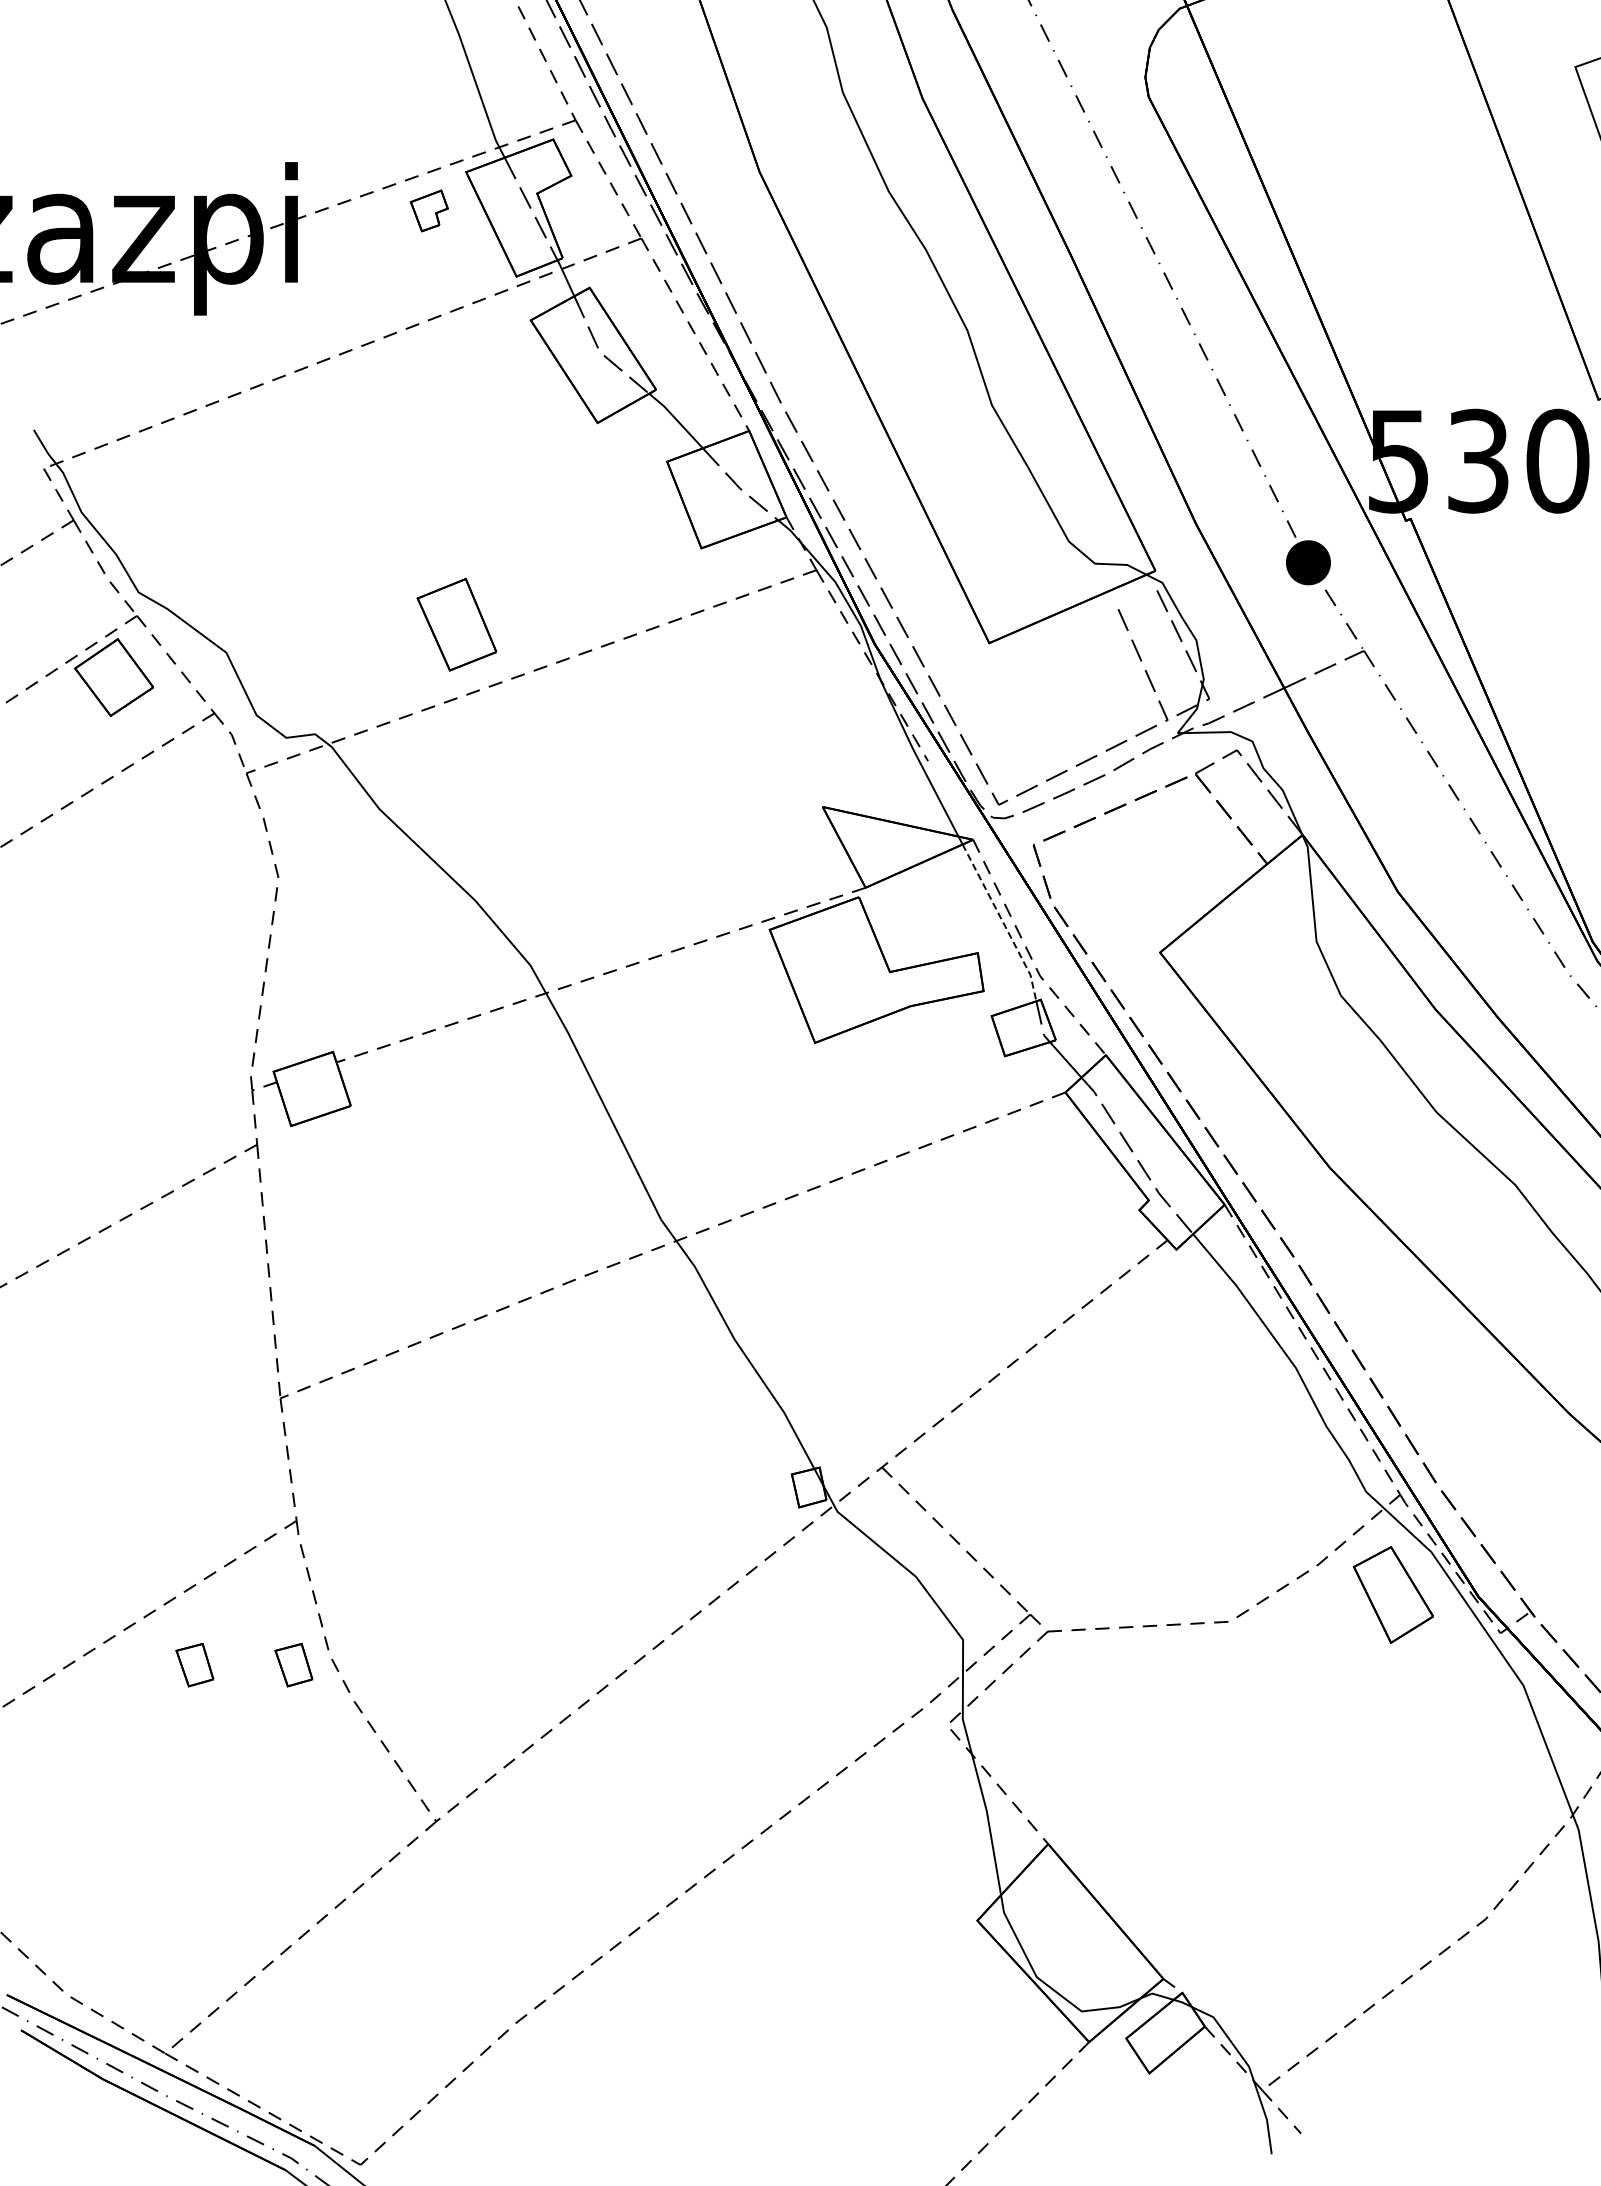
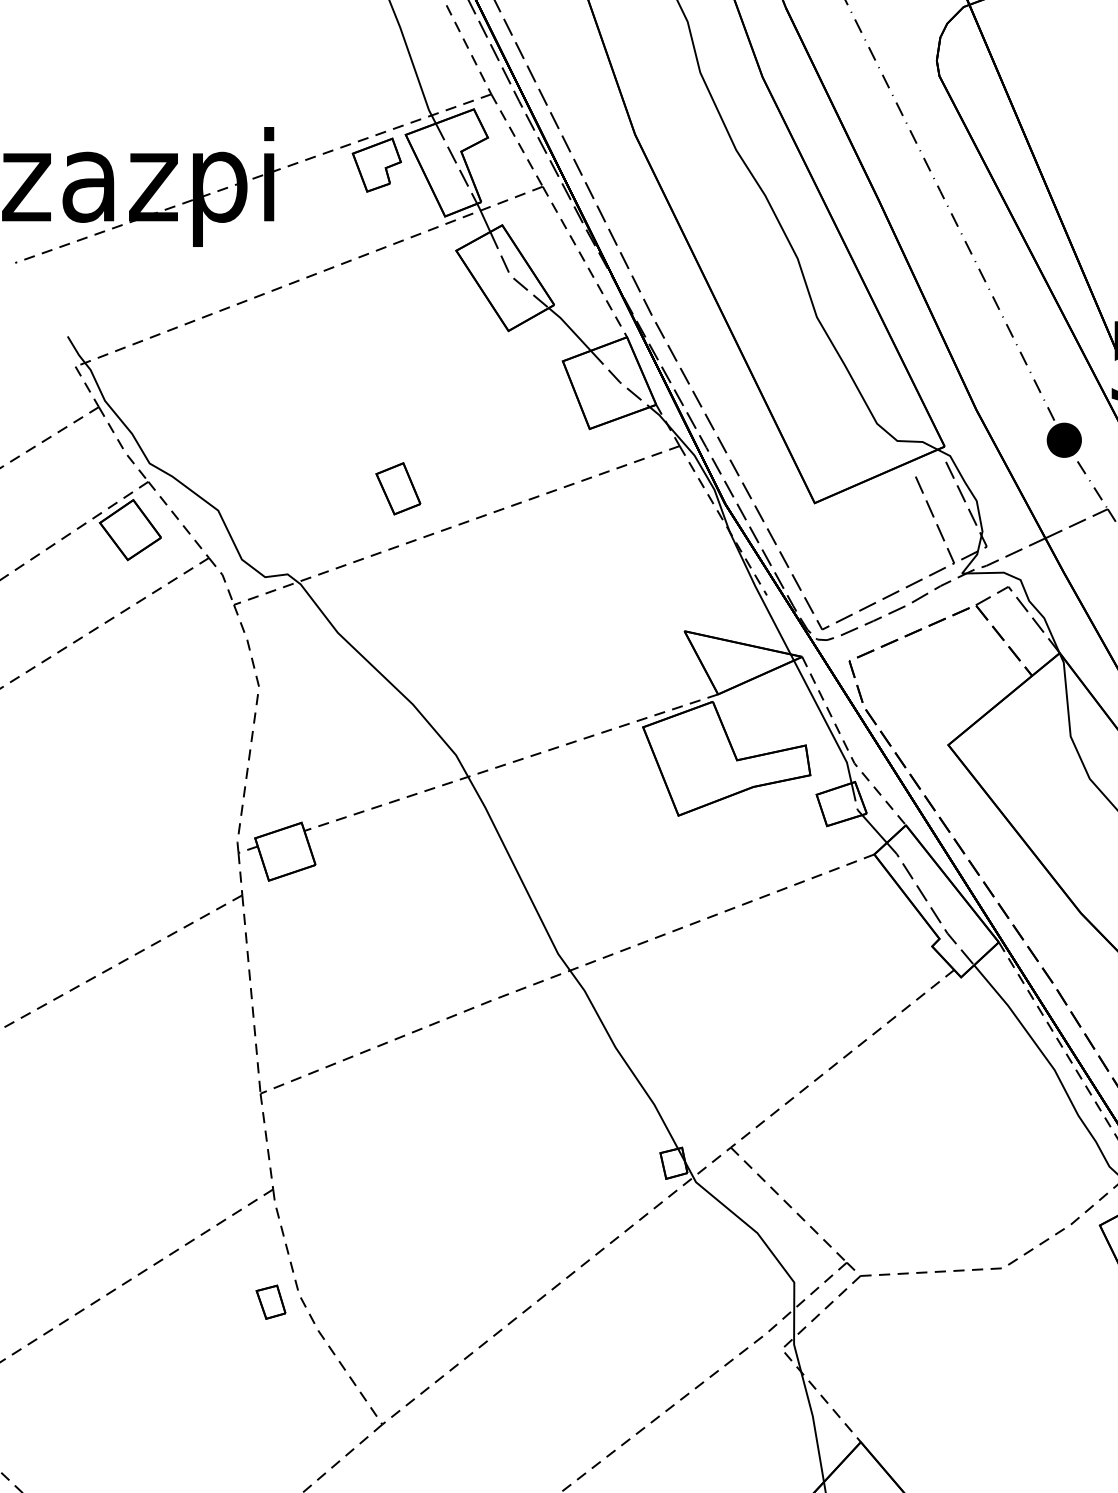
part: (429, 210) -> (377, 164), size x1.67
part: (456, 624) -> (398, 488), size x0.71
line: (1003, 922) -> (825, 721), dashed -> solid
part: (194, 1665) -> (193, 1302), removed

